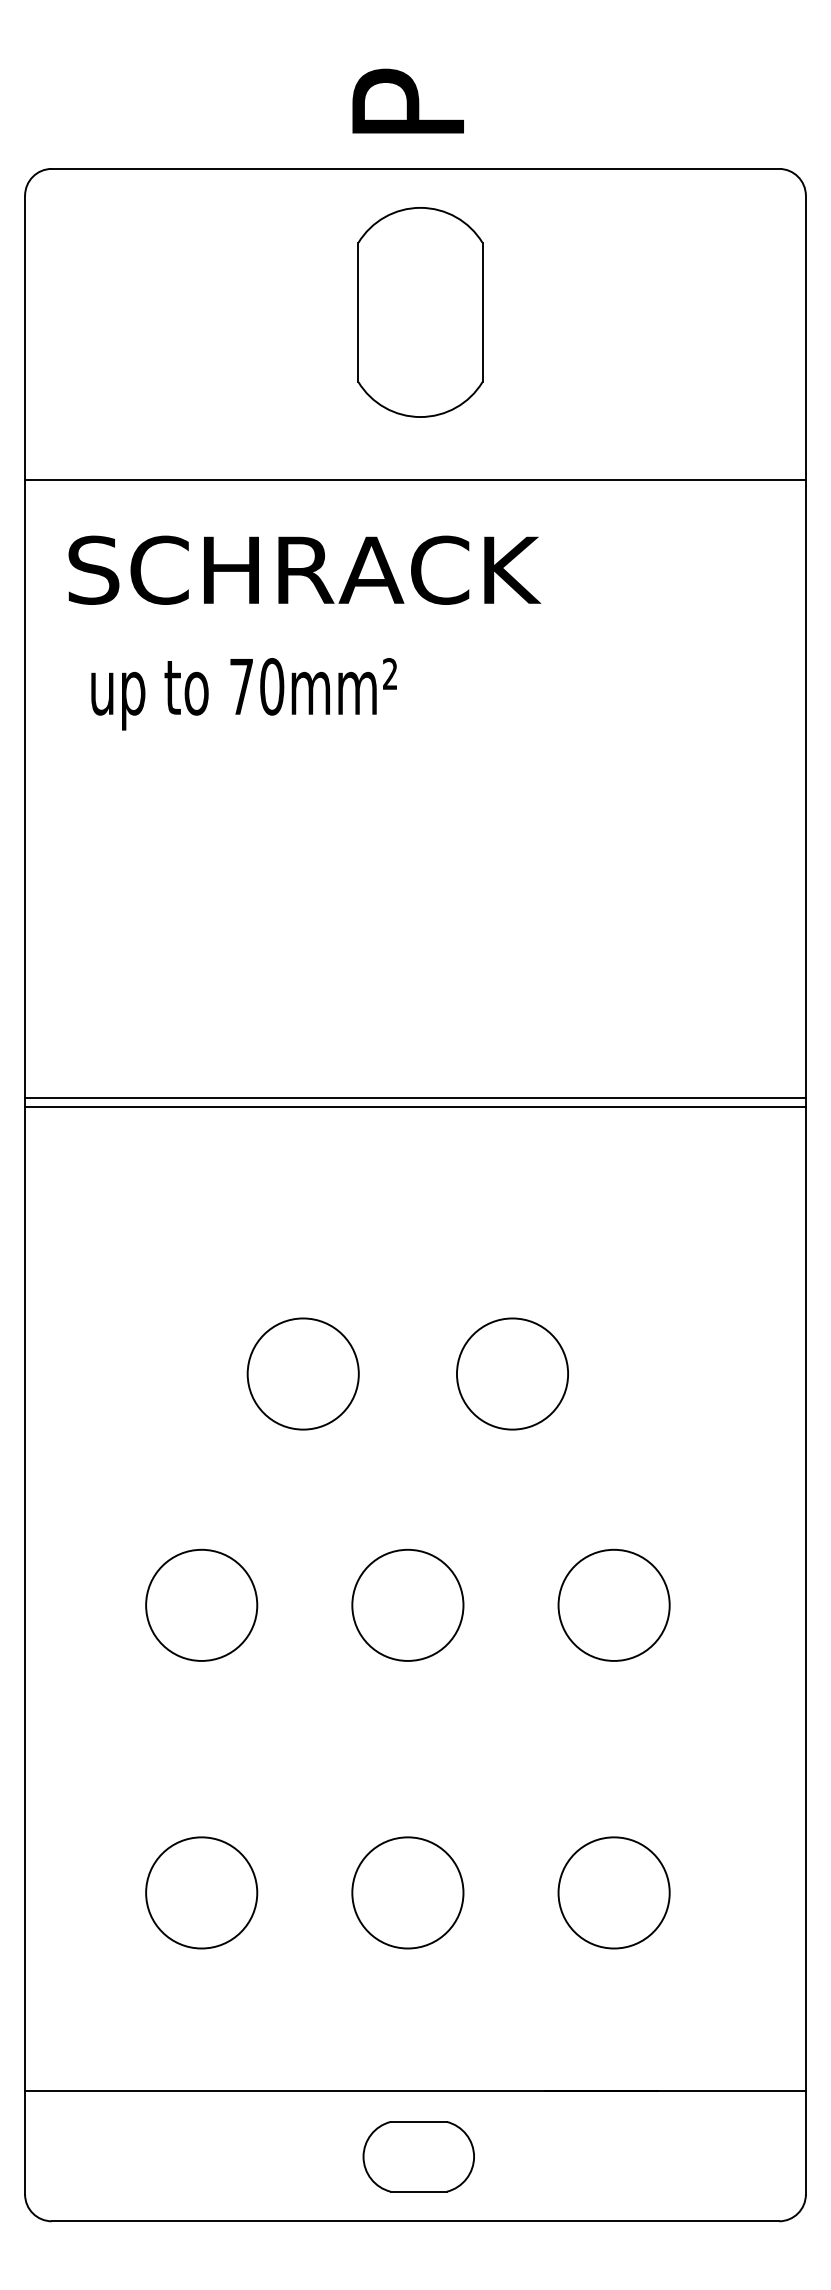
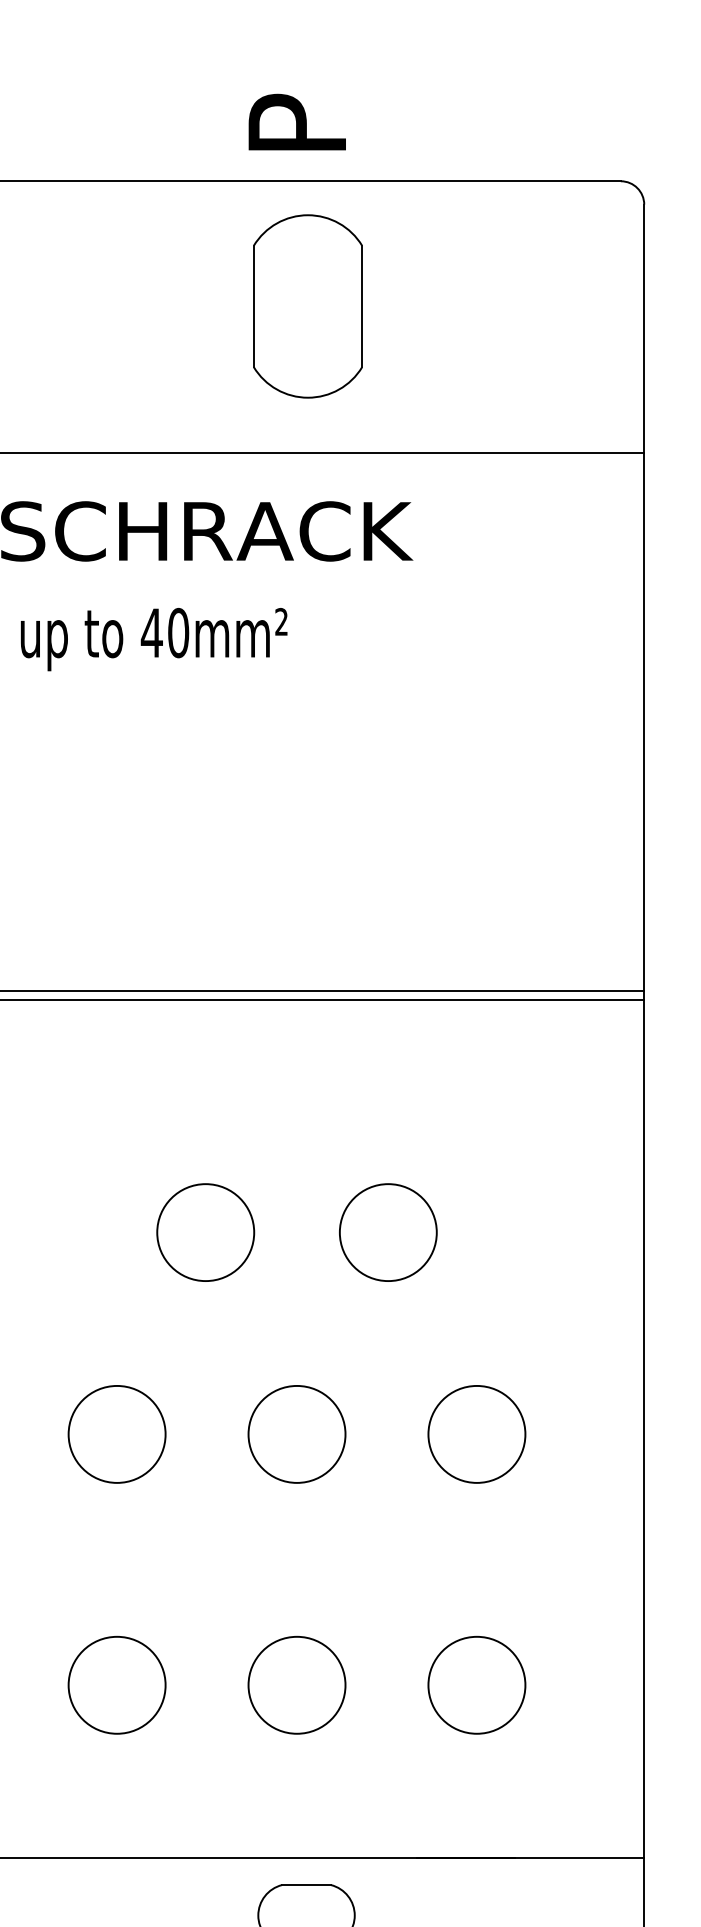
text: (241, 686) -> (151, 632), 70mm² -> 40mm²

